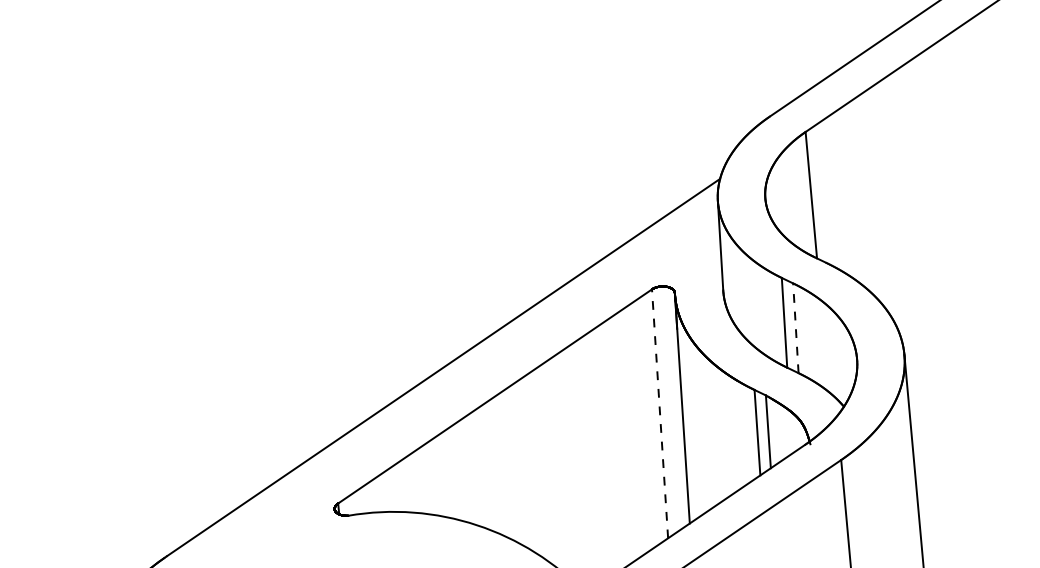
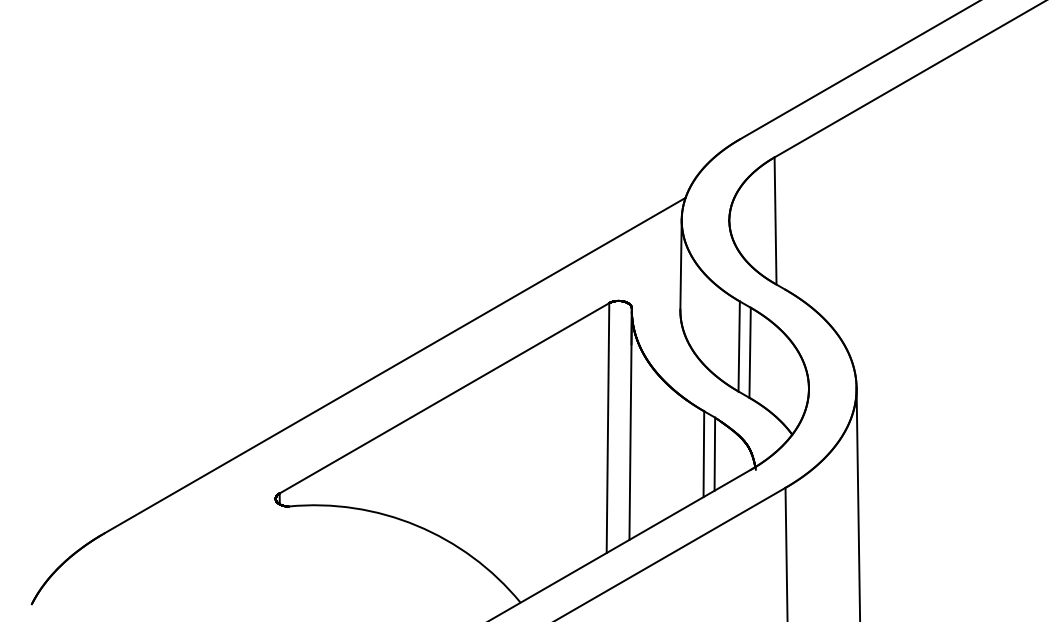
line: (796, 327) -> (750, 352), dashed -> solid
line: (659, 414) -> (607, 428), dashed -> solid

